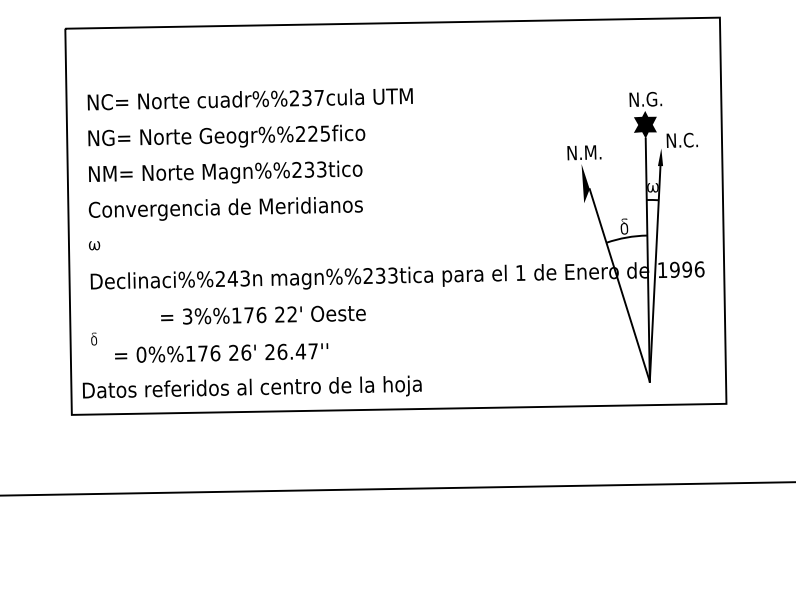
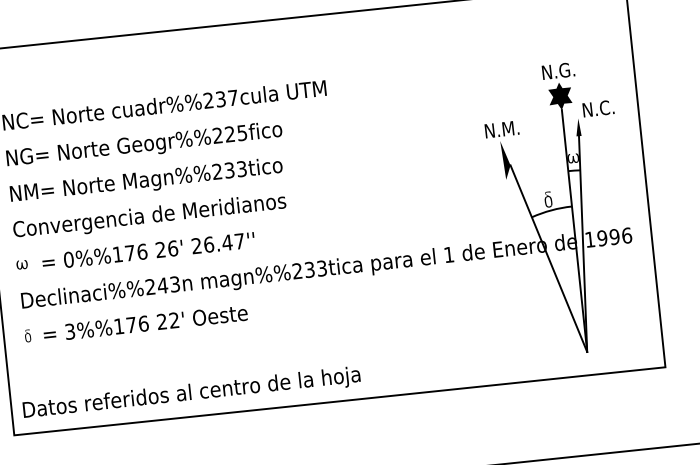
text: (263, 314) -> (145, 323), moved
part: (93, 338) -> (27, 335), moved
text: (221, 352) -> (148, 250), moved

